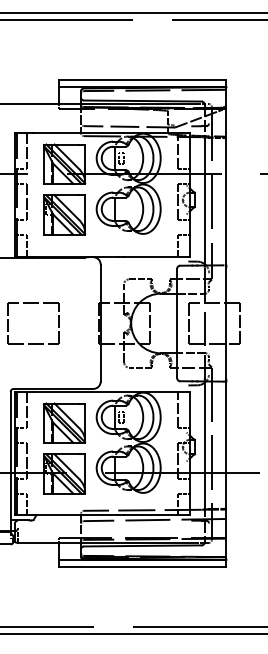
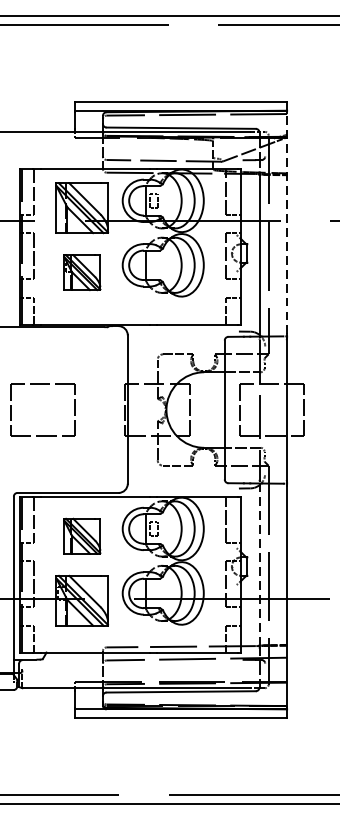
line: (226, 176) -> (287, 223), solid -> dashed
part: (64, 214) -> (81, 271), size x0.7
part: (64, 422) -> (81, 535), size x0.7
line: (204, 443) -> (259, 562), solid -> dashed

